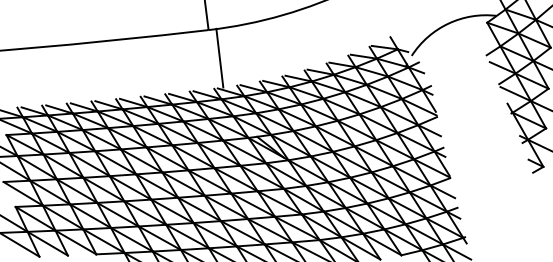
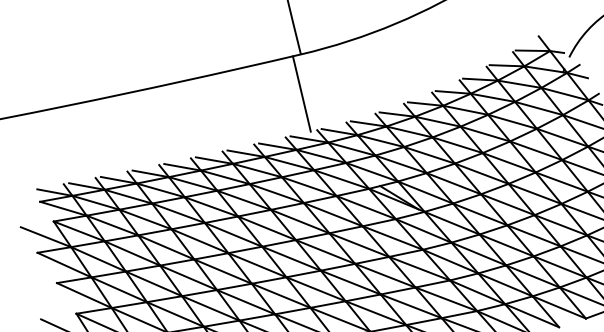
line: (219, 57) -> (301, 93), moved

